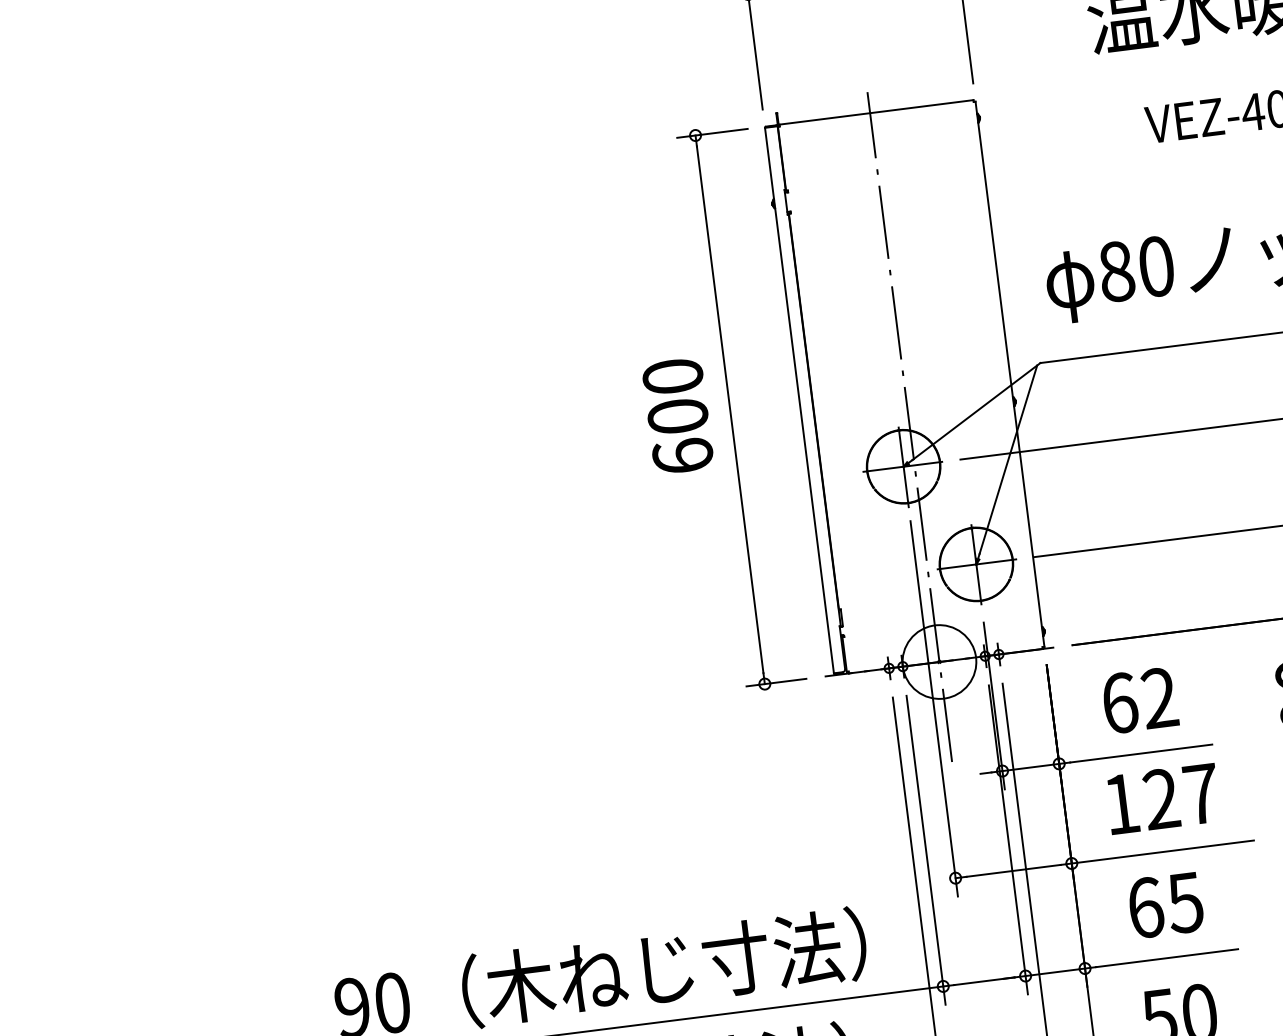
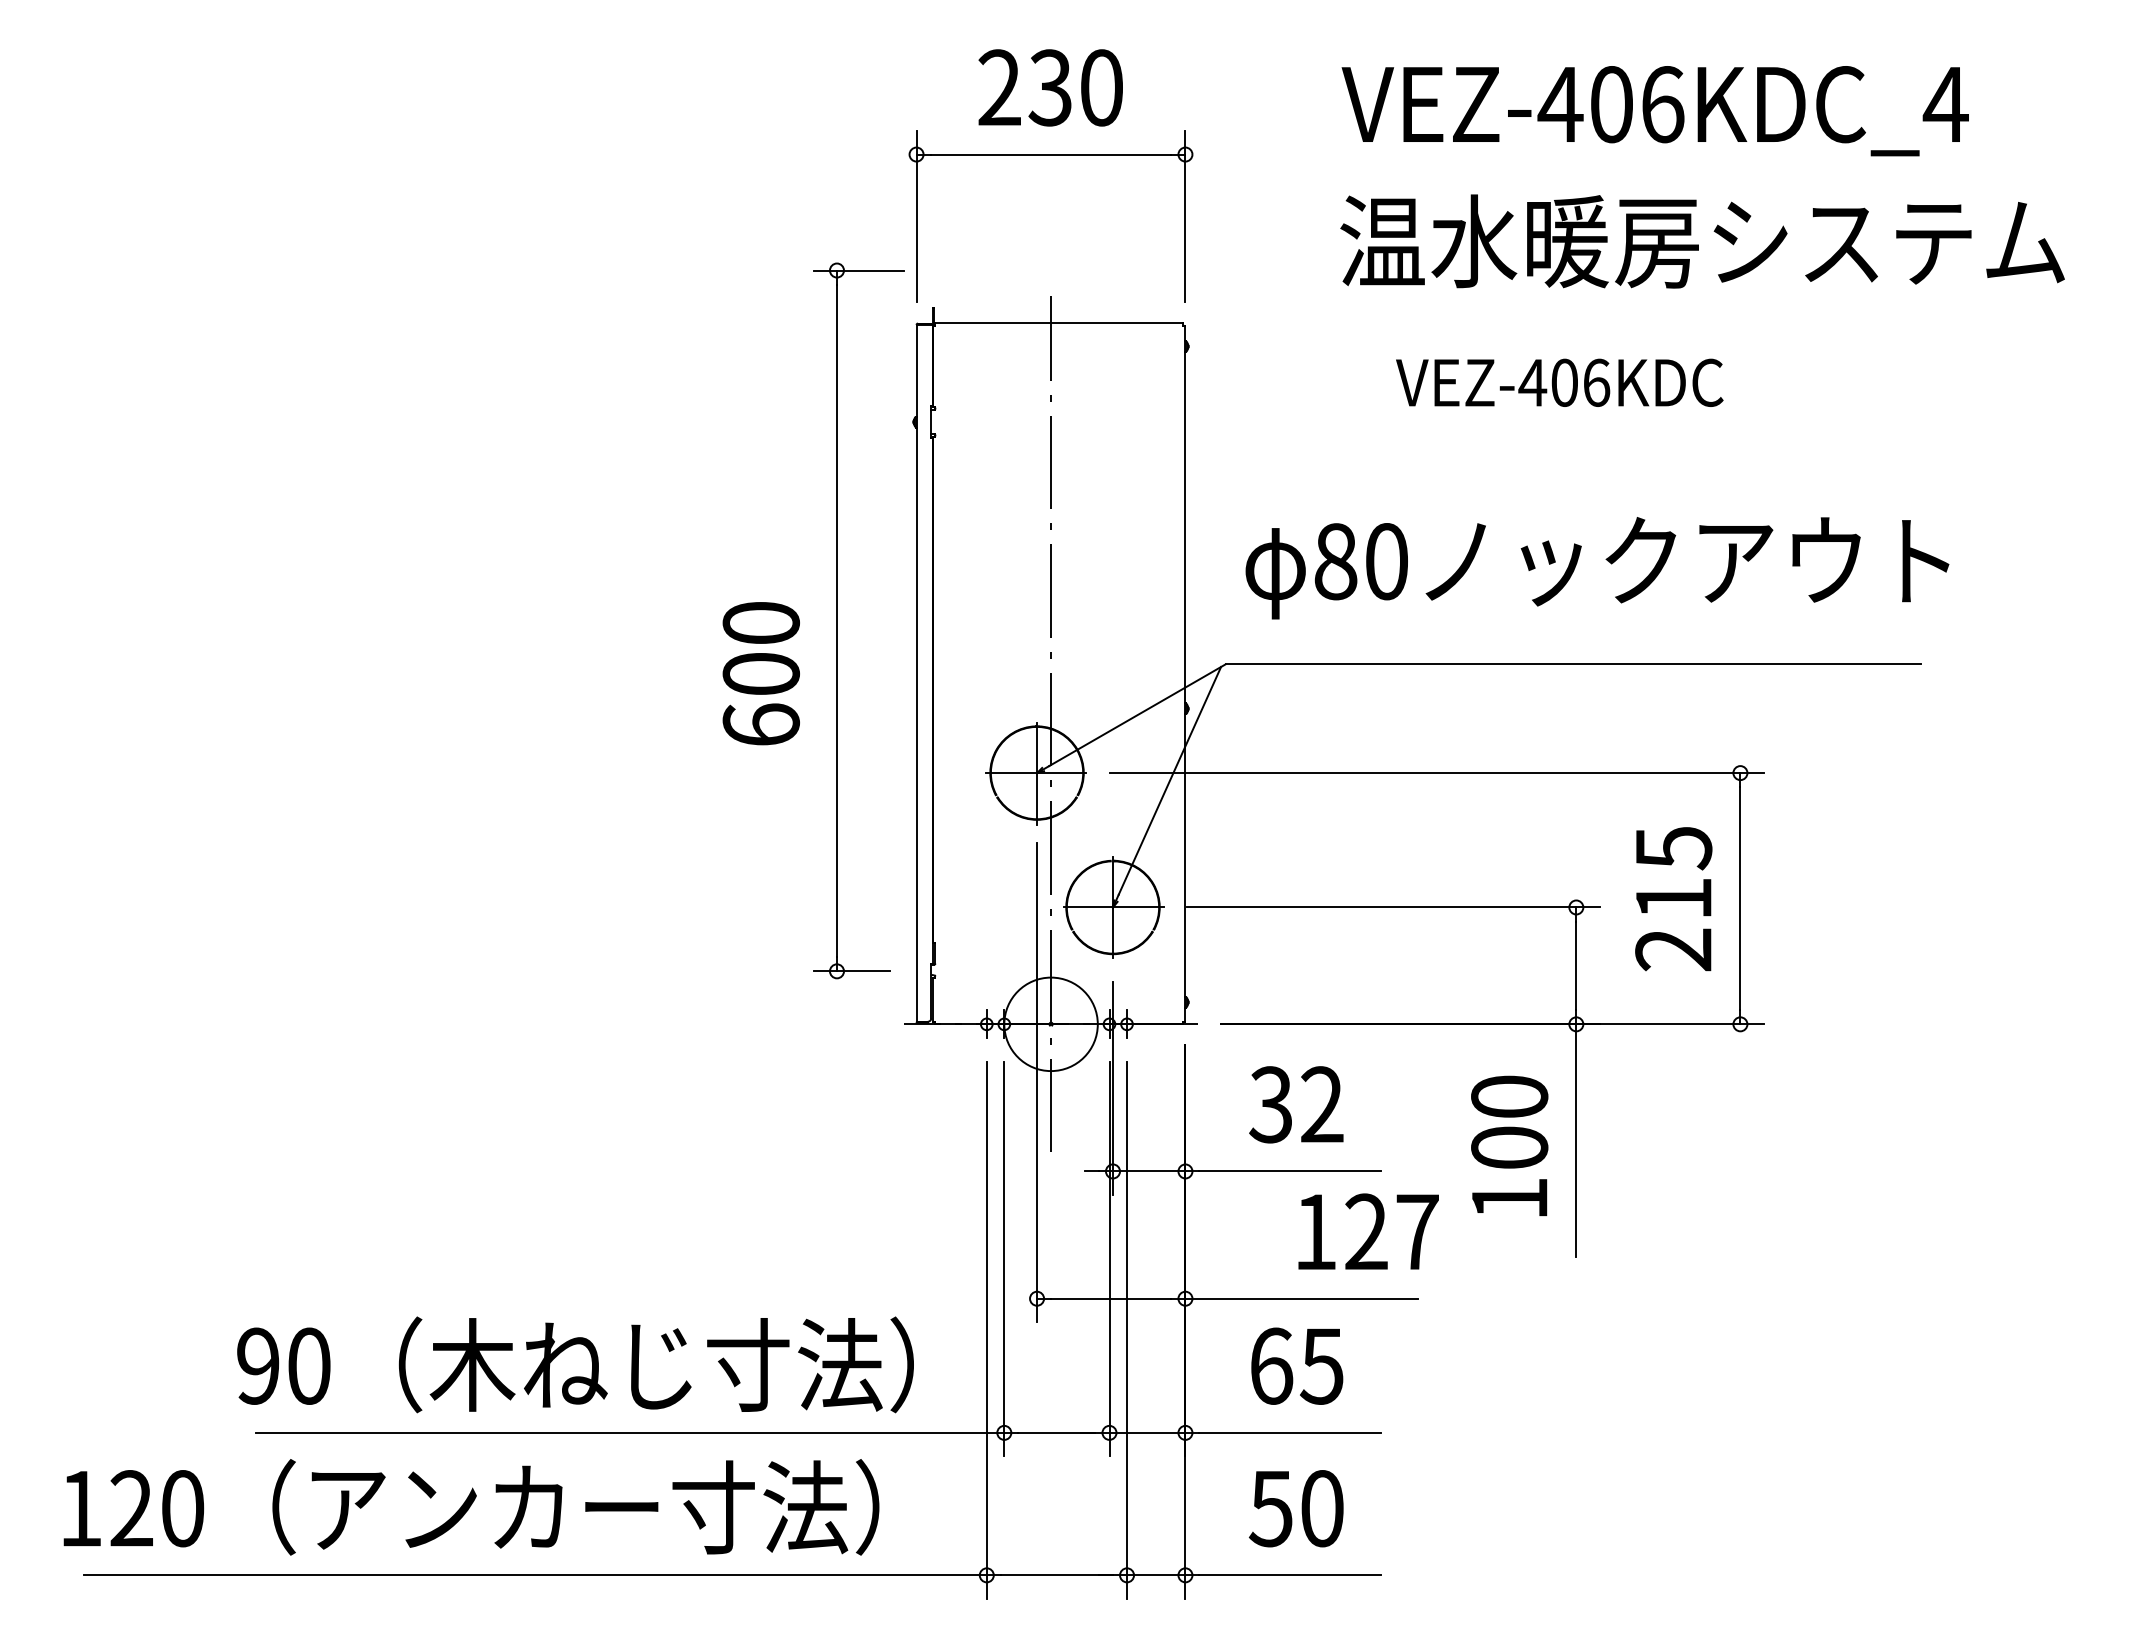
part: (730, 409) -> (837, 620), moved
text: (1119, 702) -> (1271, 1104), 62 -> 32
text: (1163, 798) -> (1368, 1231), moved

